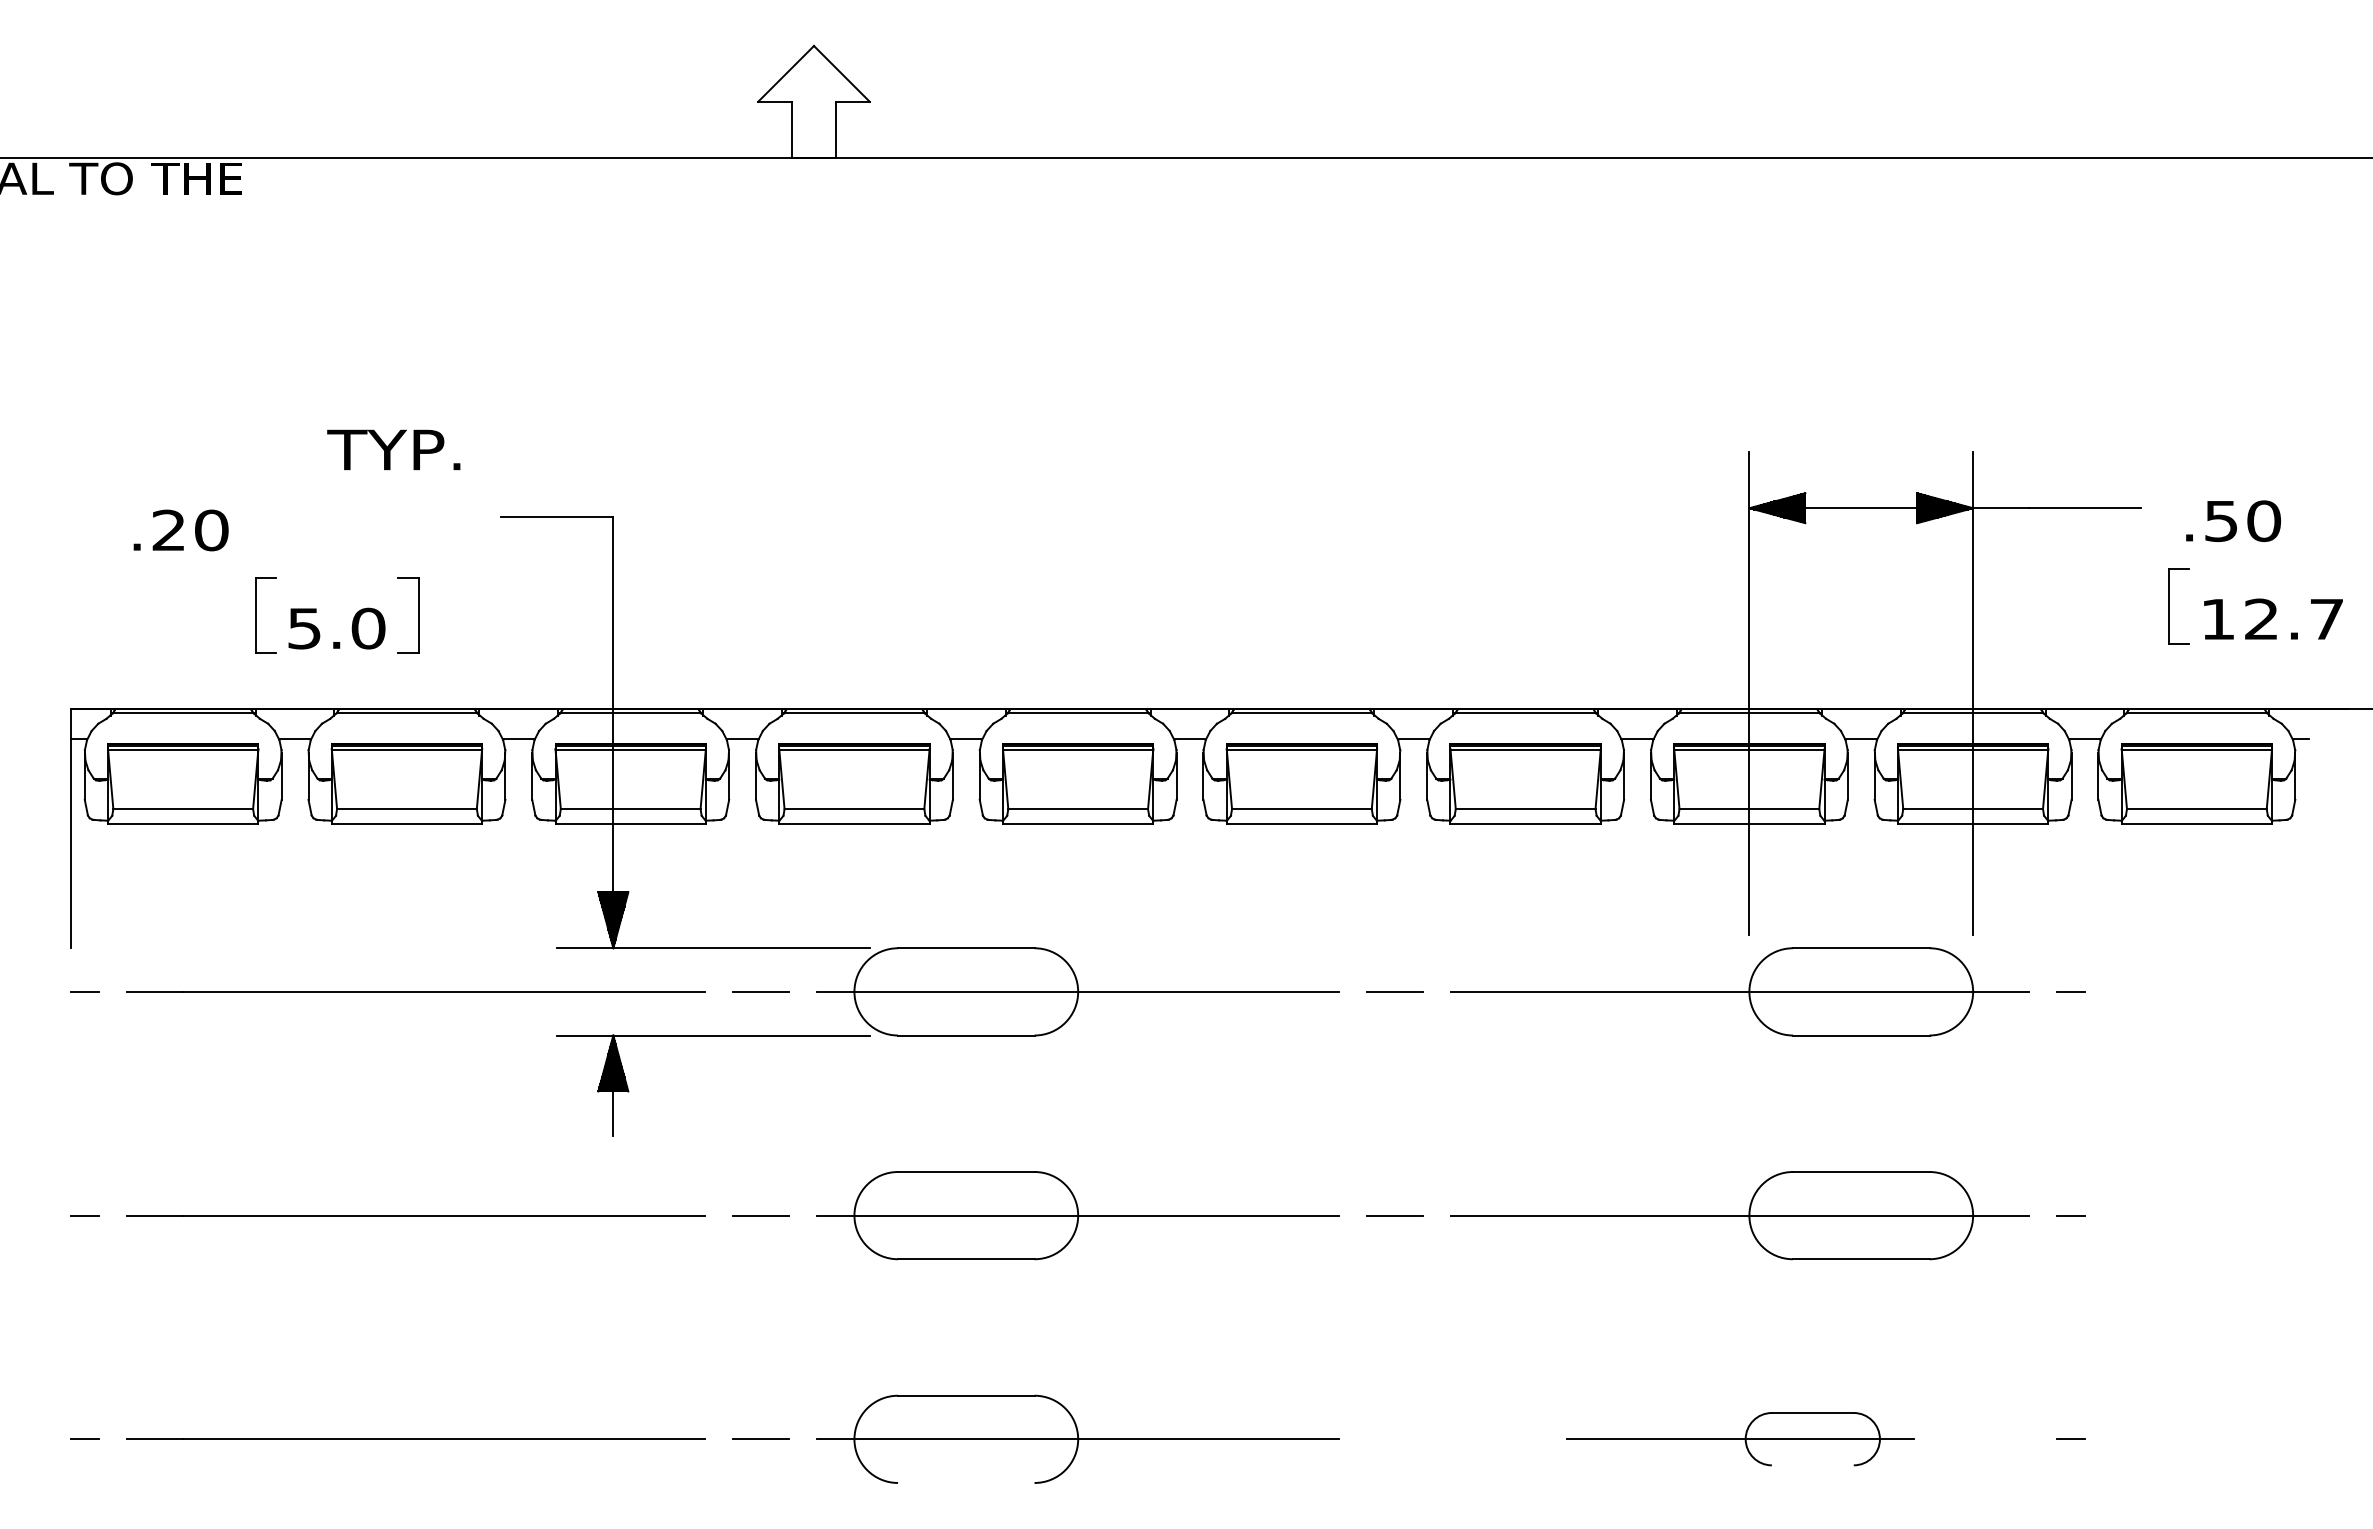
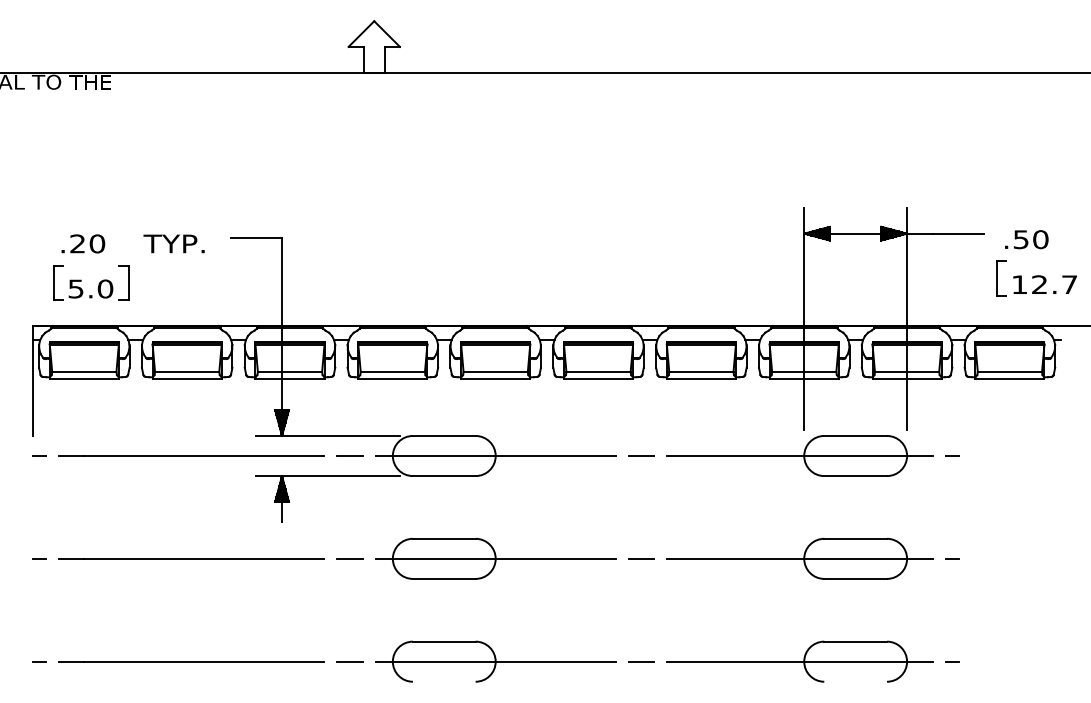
text: (392, 449) -> (173, 243), moved
part: (353, 618) -> (98, 284), moved
line: (1395, 1438) -> (641, 661), added
part: (1739, 1438) -> (799, 661), size x1.67

